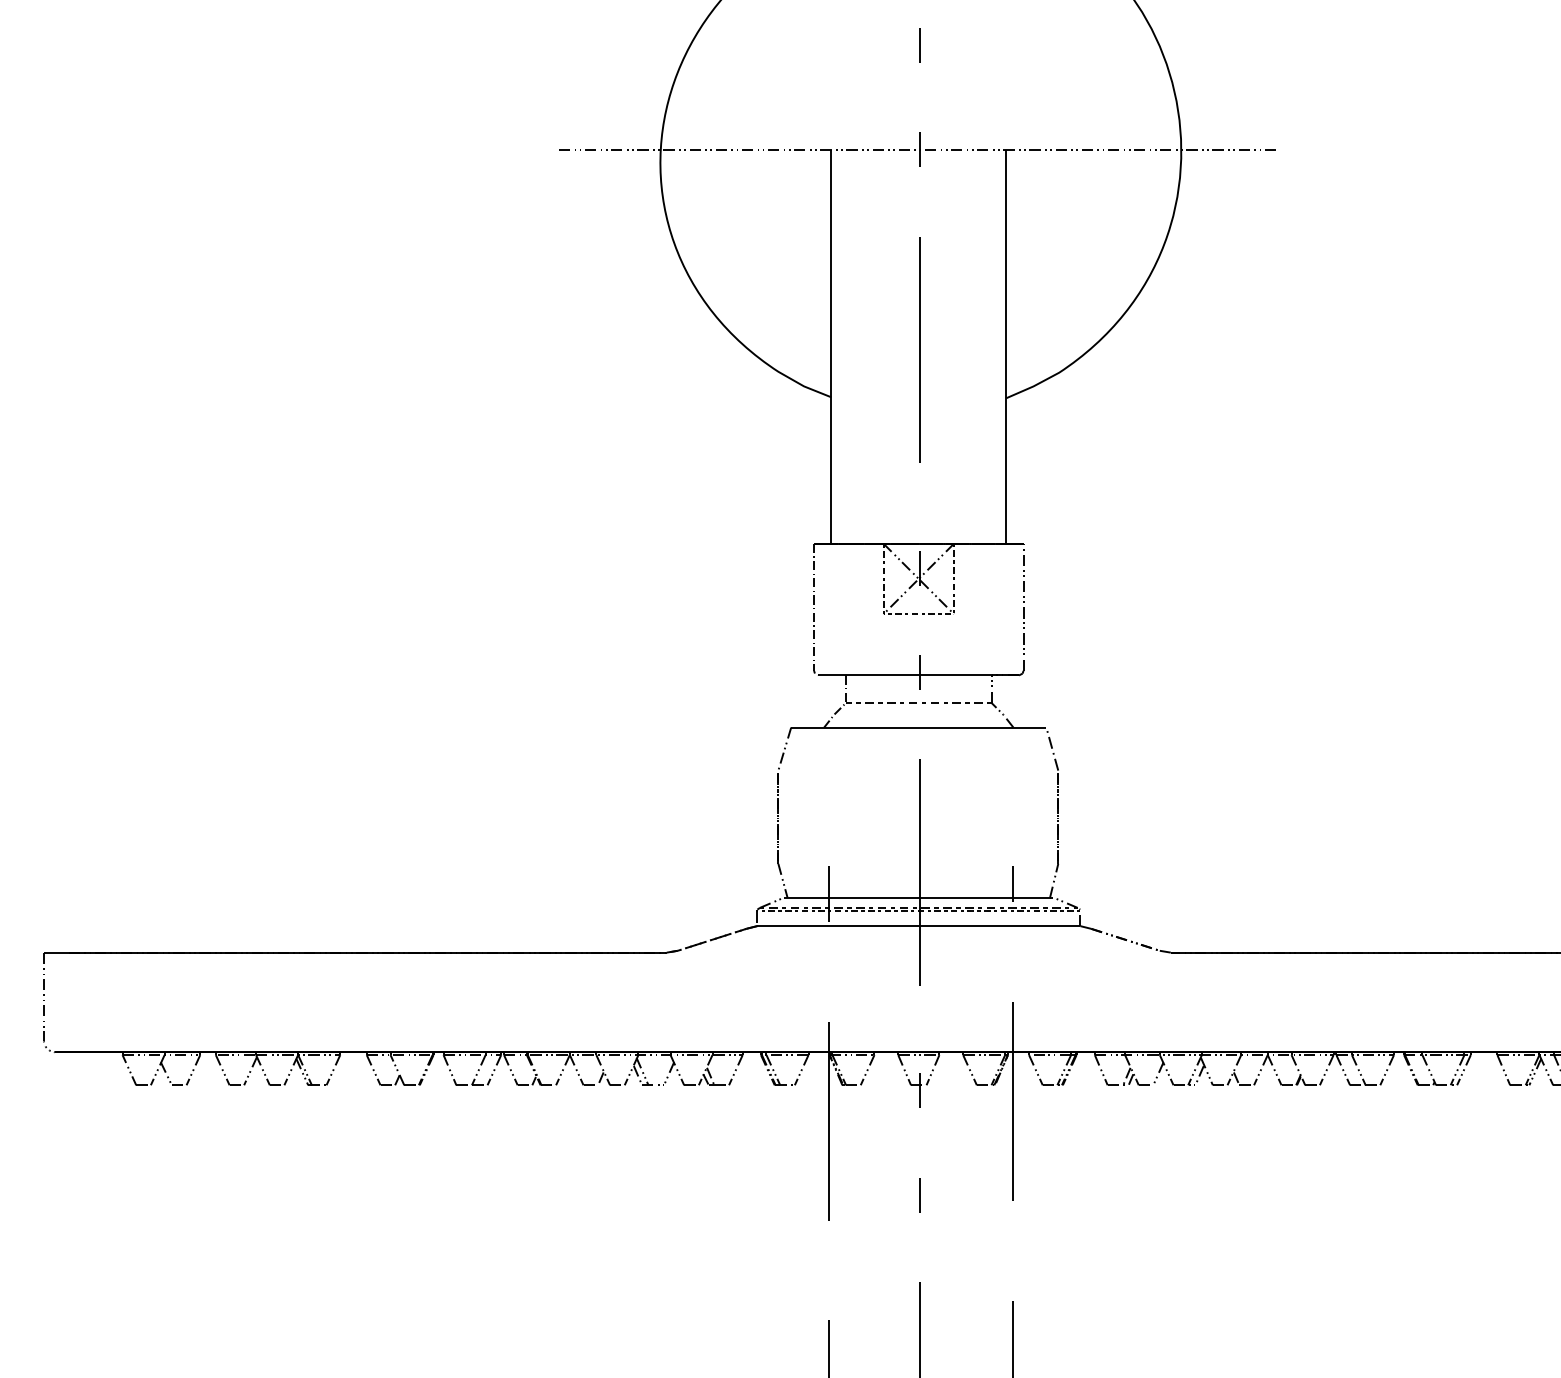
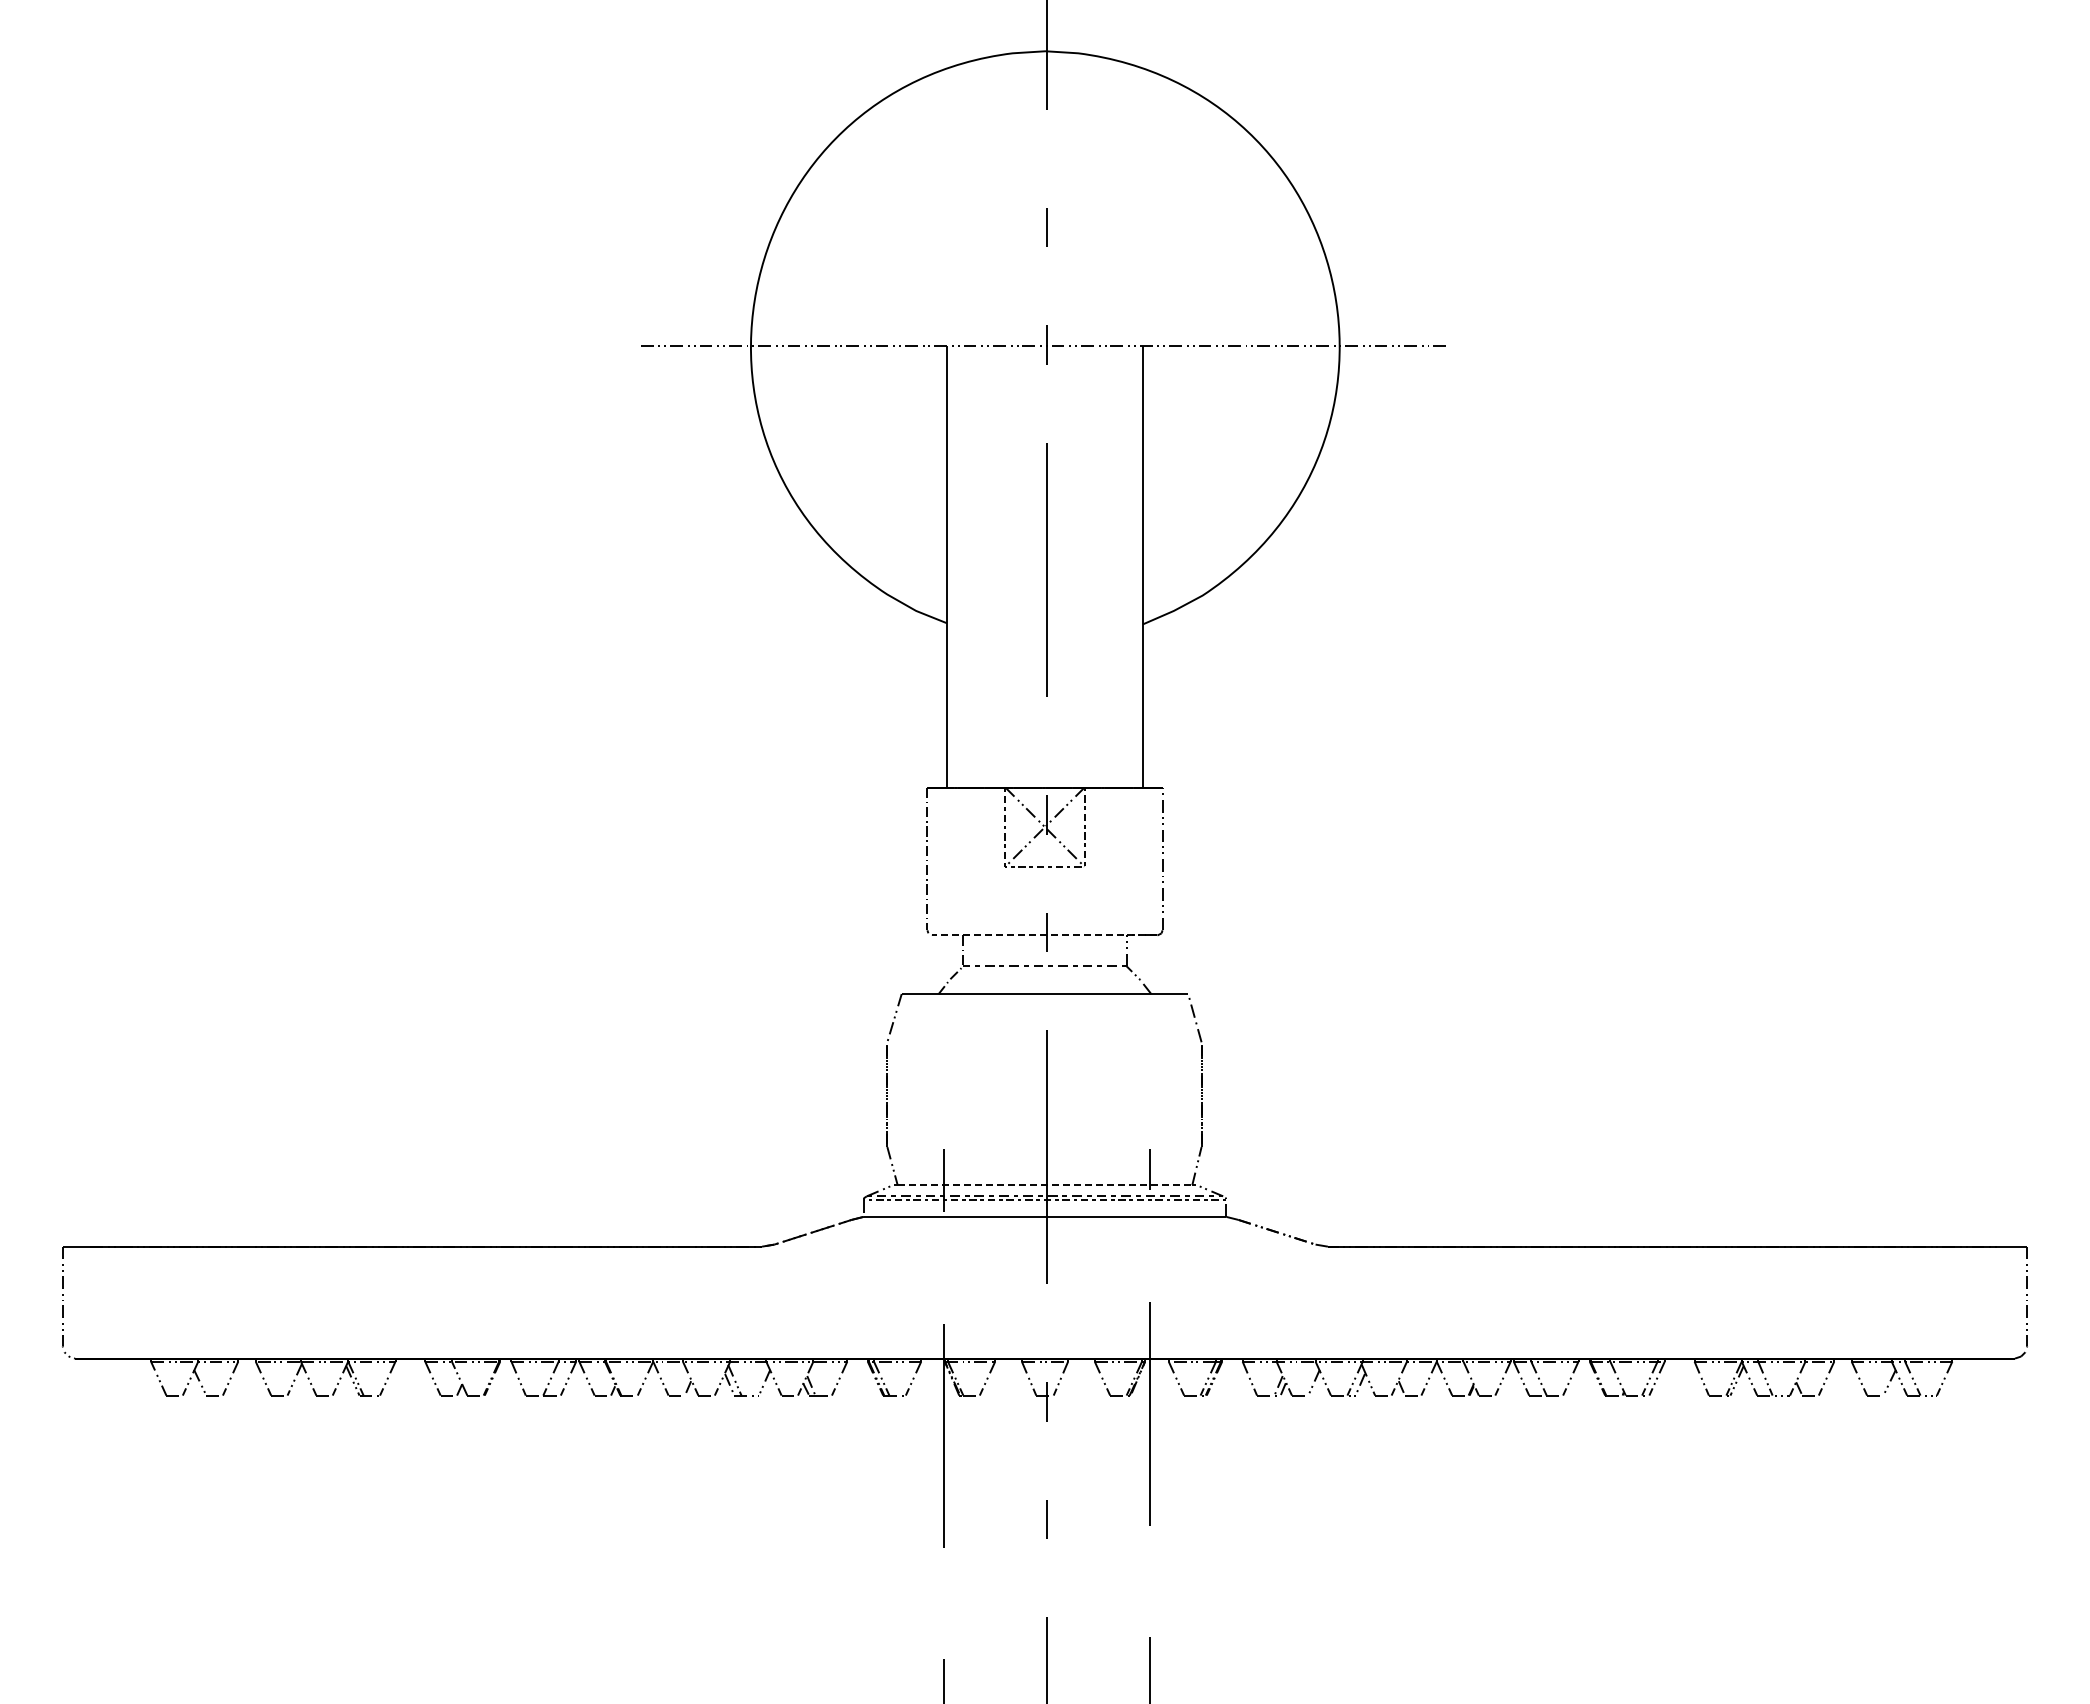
line: (918, 675) -> (1044, 935), solid -> dashed
line: (919, 898) -> (1045, 1185), solid -> dashed

